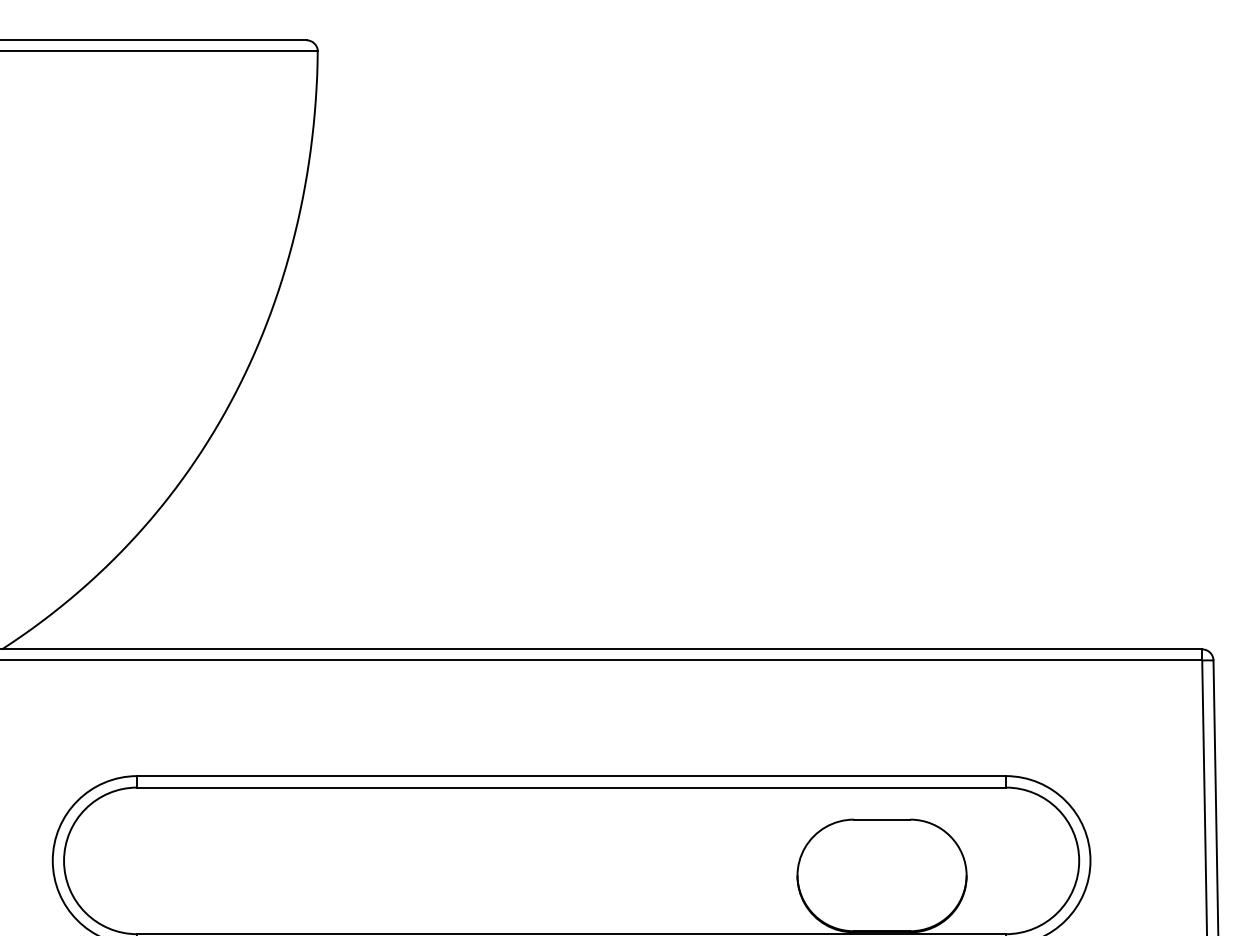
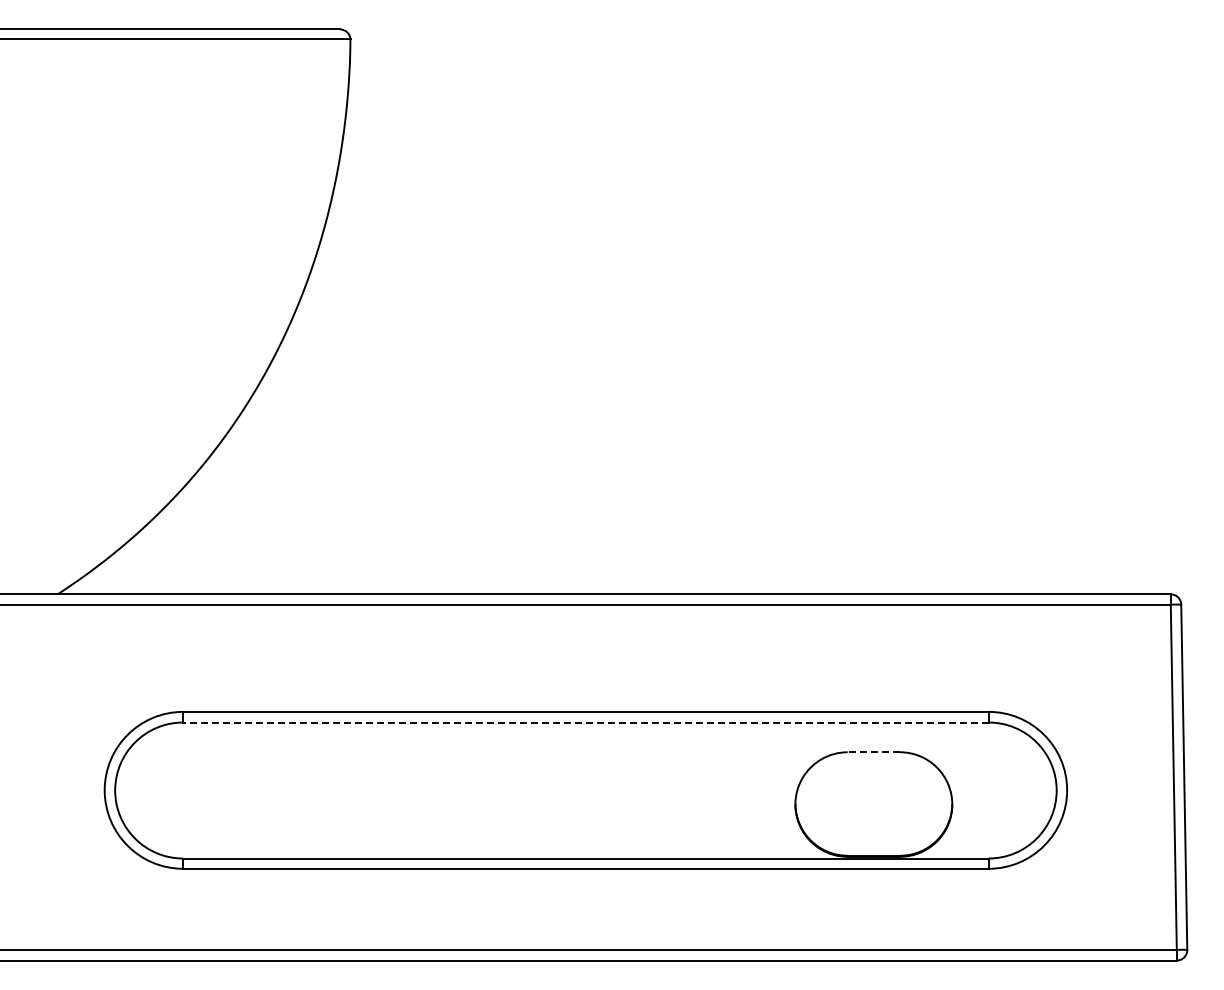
line: (571, 787) -> (585, 722), solid -> dashed
line: (881, 819) -> (873, 752), solid -> dashed

